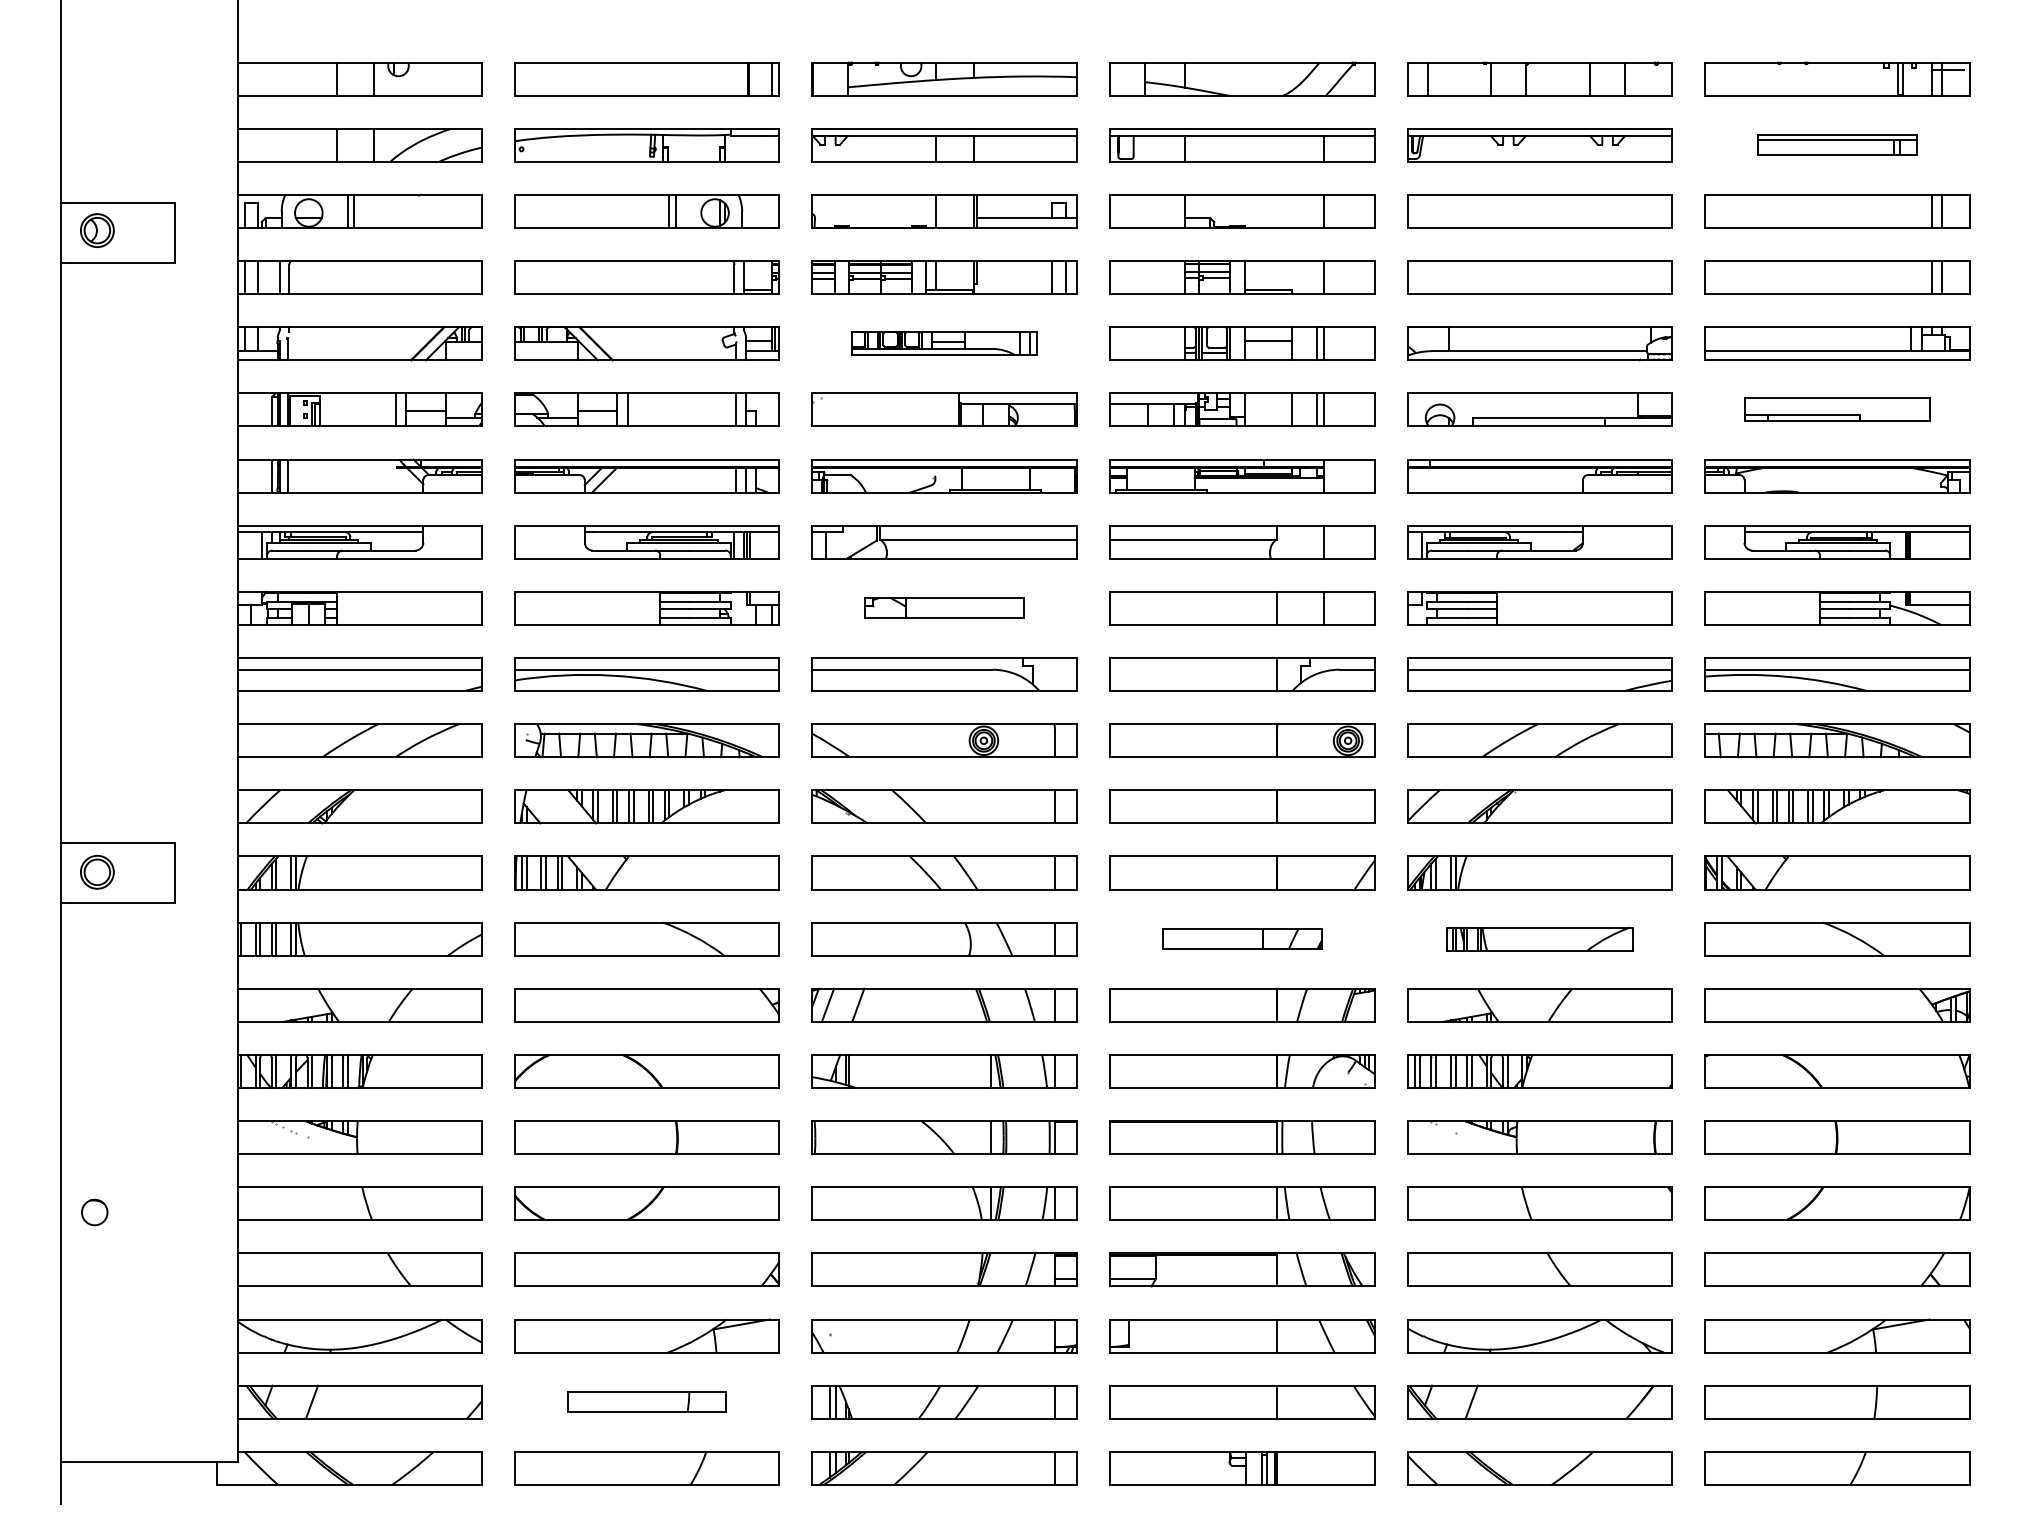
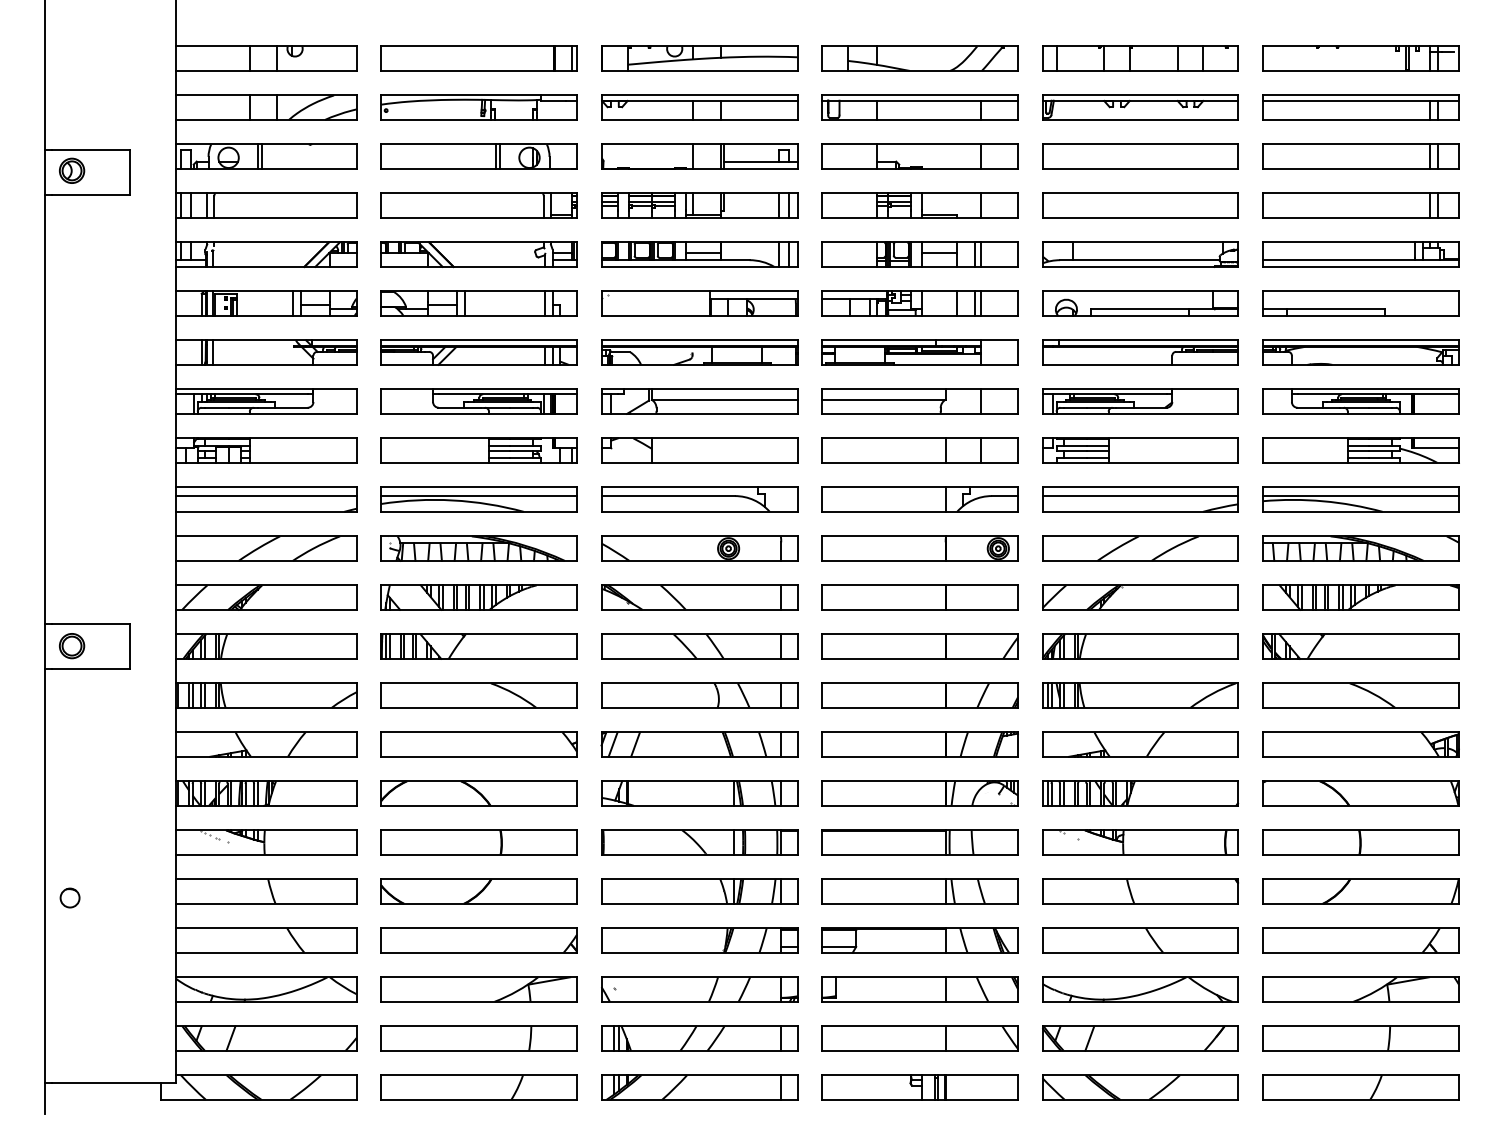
part: (1837, 145) -> (1360, 107), size x1.67
part: (944, 343) -> (699, 254), size x1.43
part: (1837, 409) -> (1360, 303), size x1.43
part: (944, 607) -> (699, 449), size x1.67
part: (1539, 938) -> (1140, 695), size x1.43
part: (1242, 939) -> (920, 695), size x1.67
part: (646, 1402) -> (478, 1038), size x1.67

